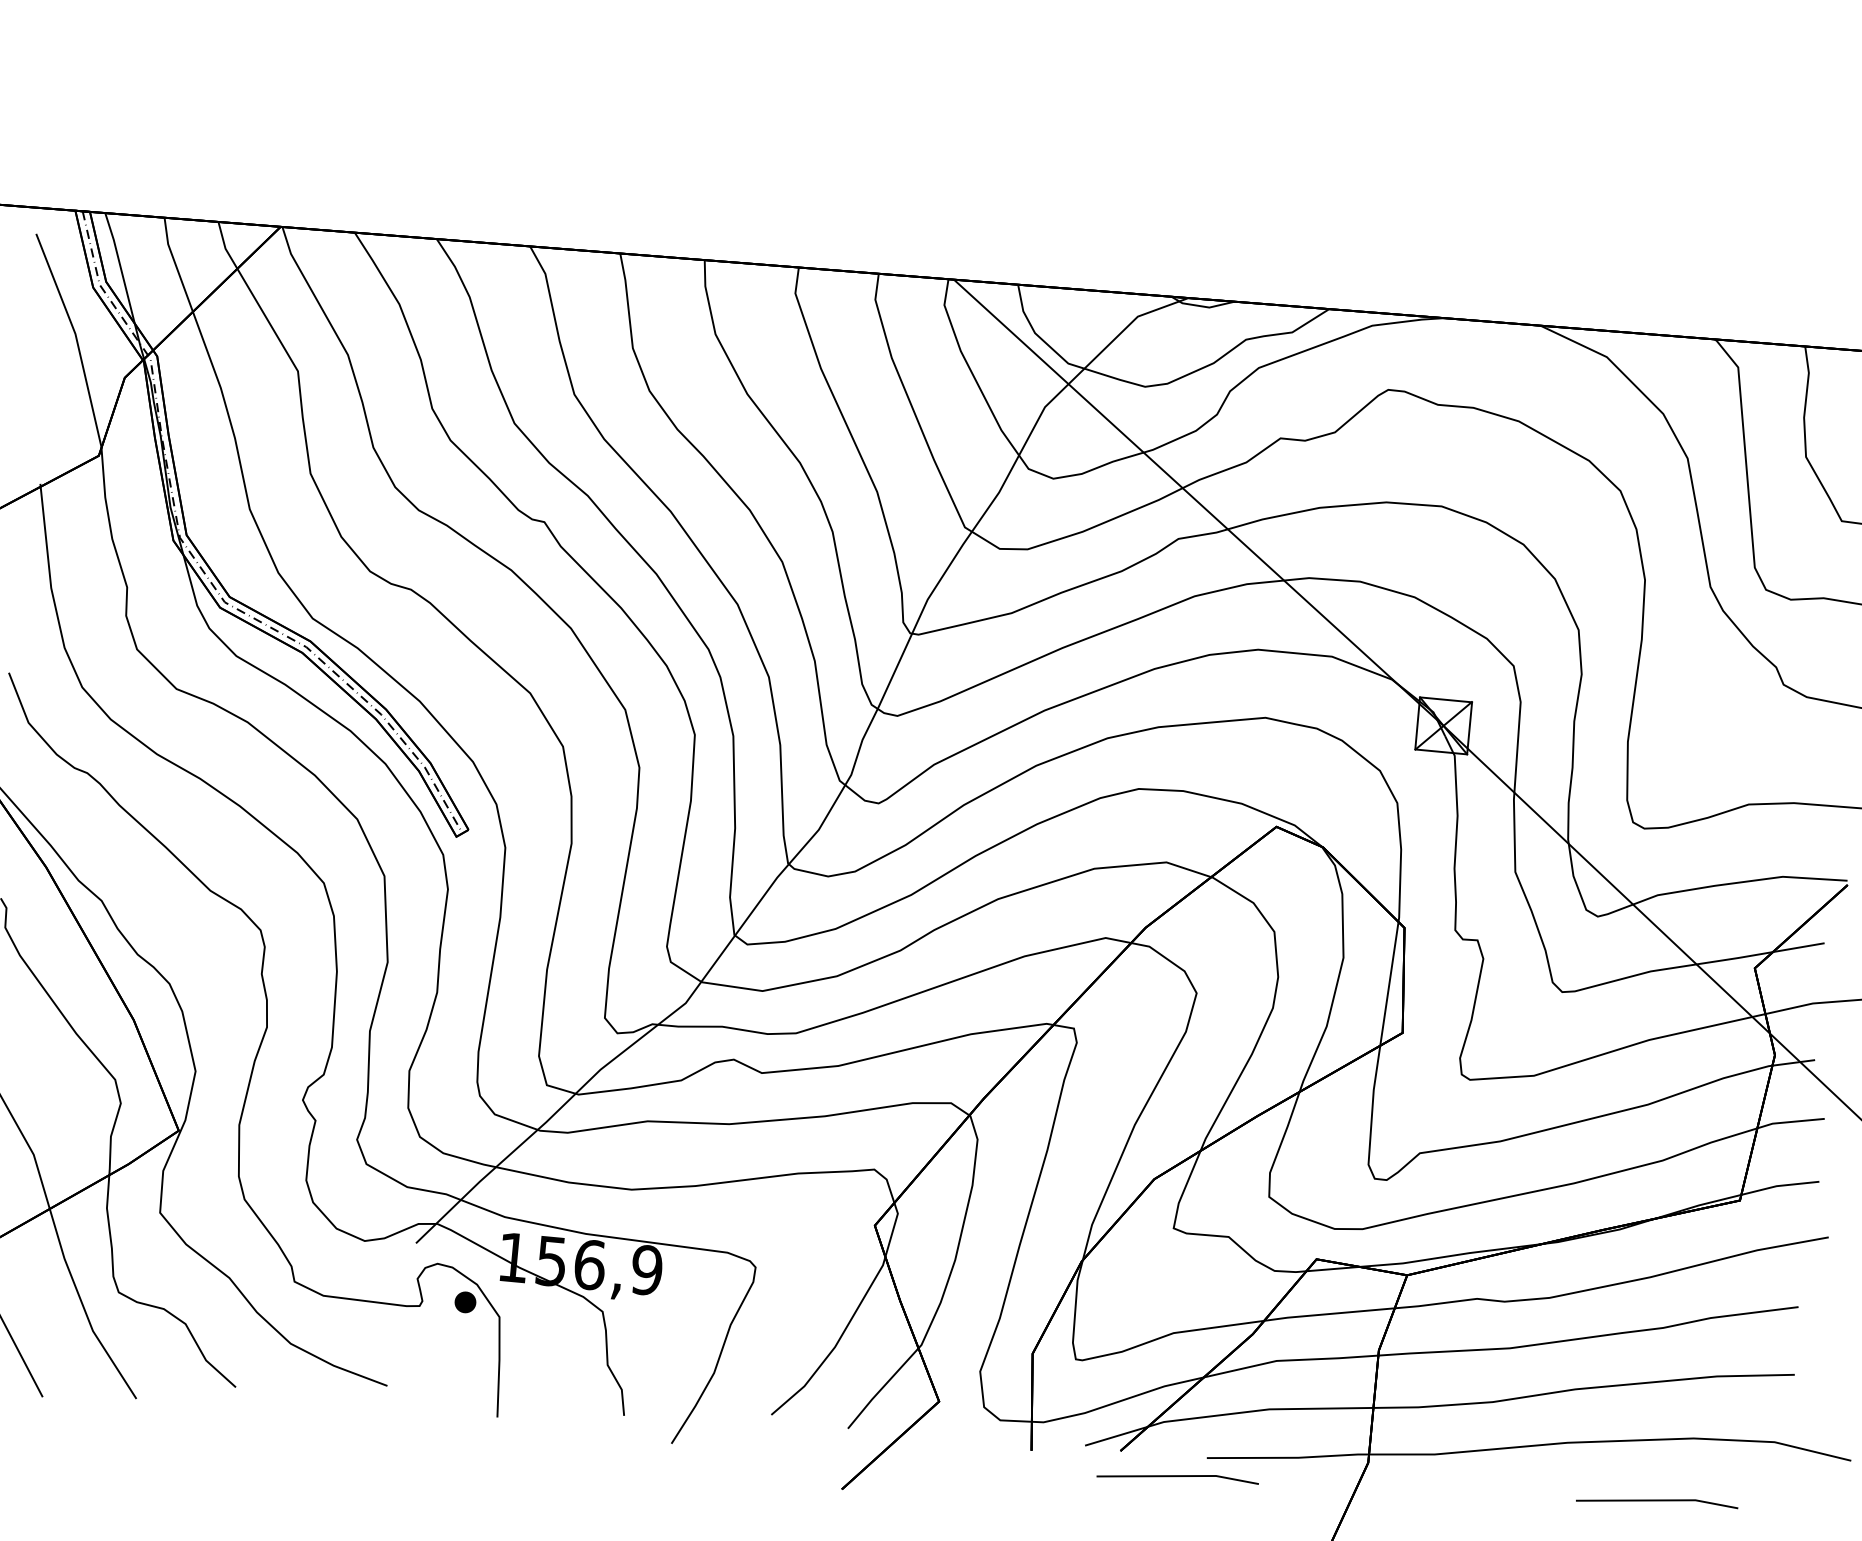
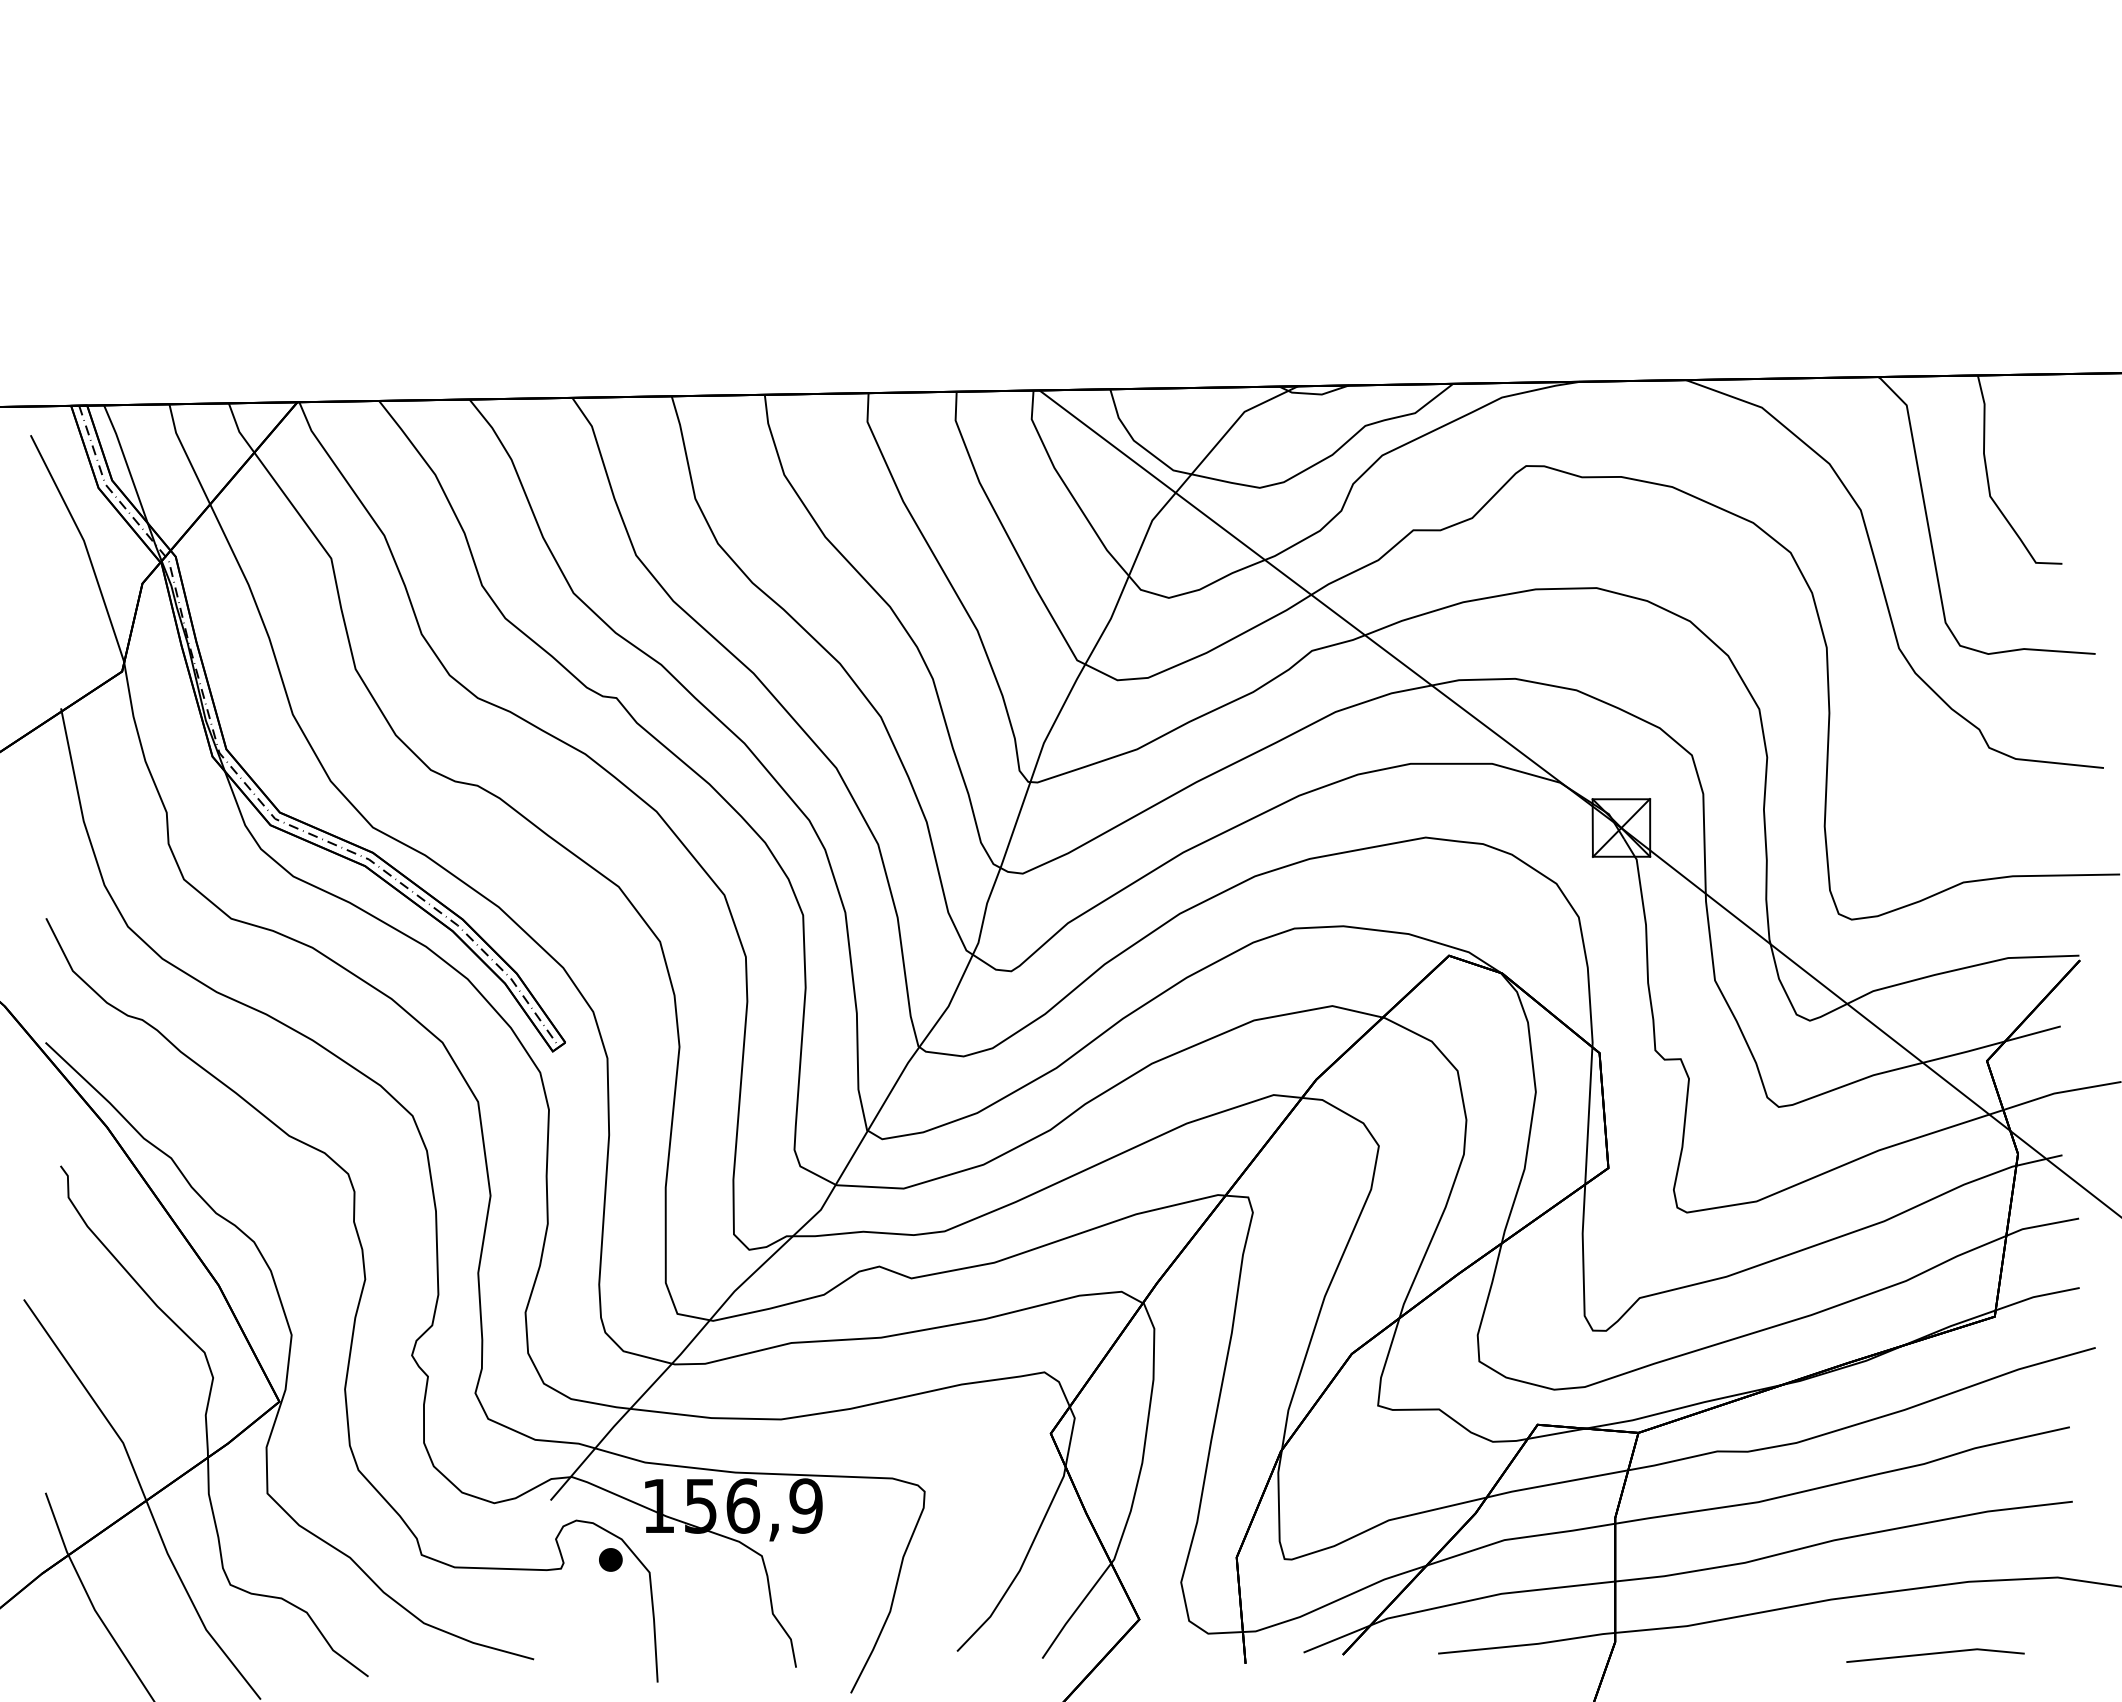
line: (1177, 1477) -> (1408, 1677), removed

